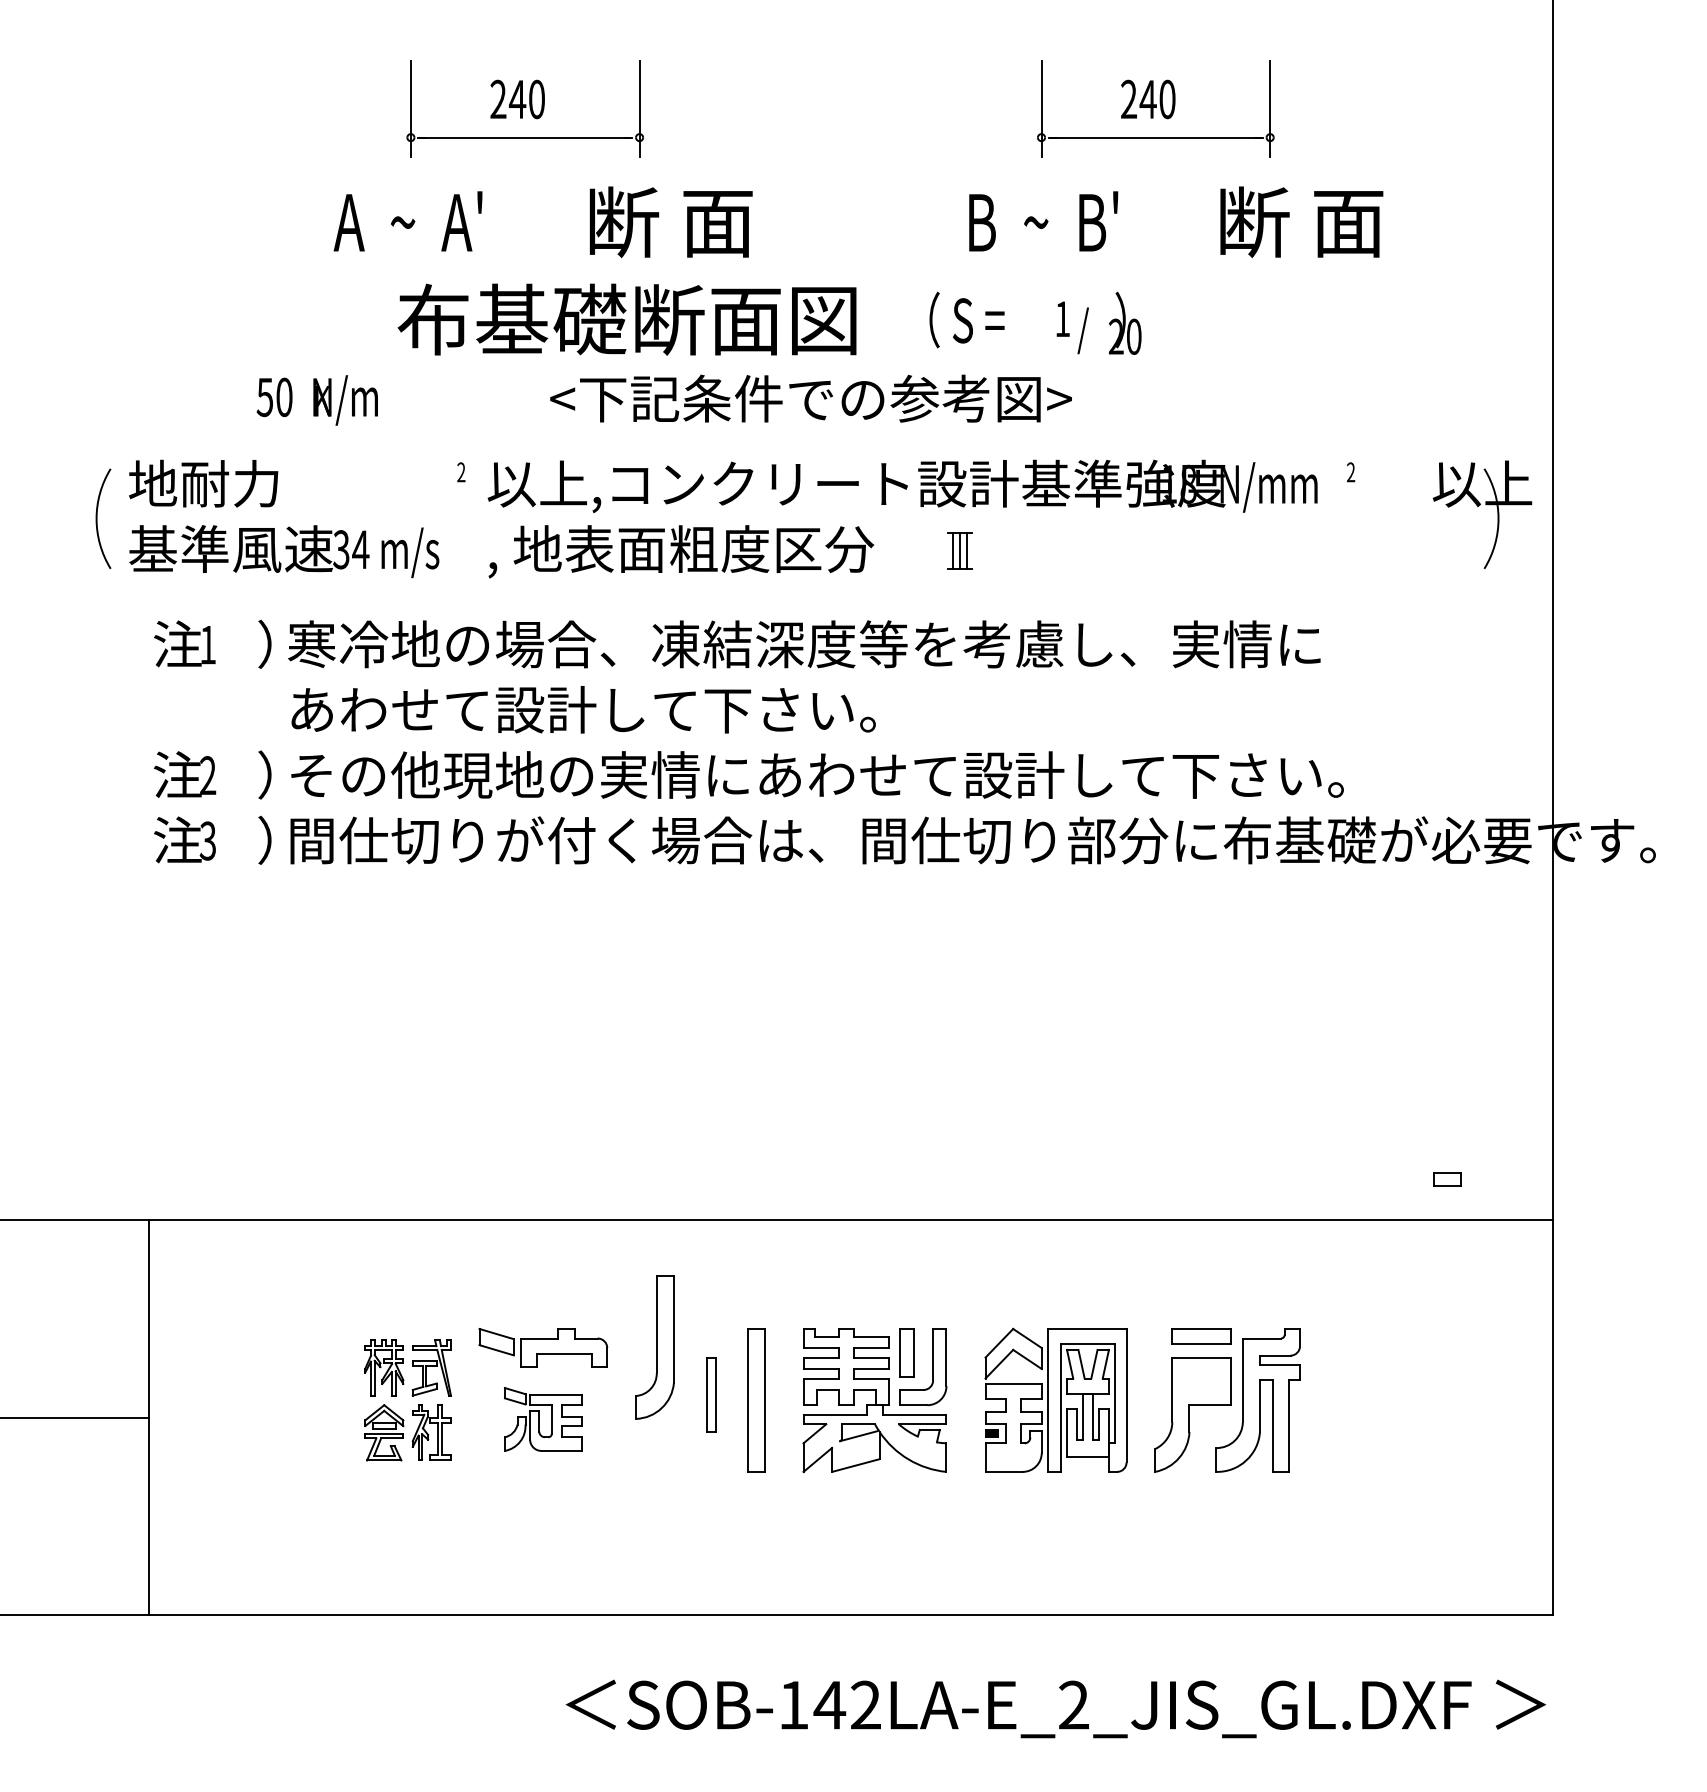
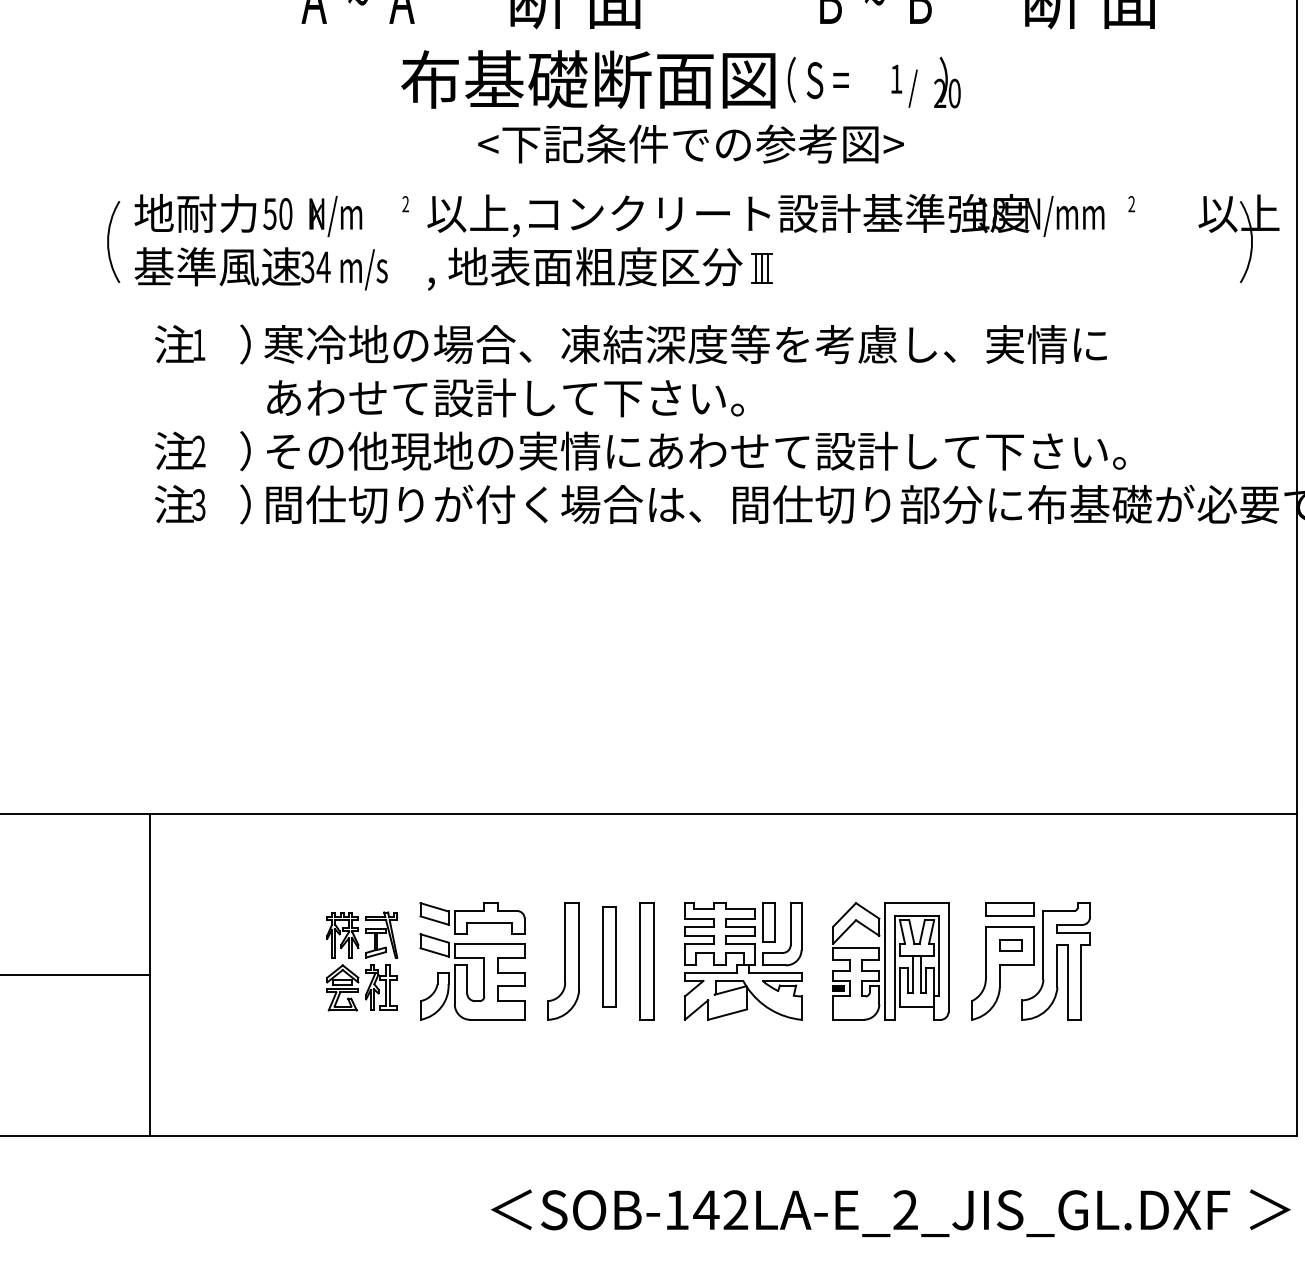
text: (626, 319) -> (587, 79), moved
text: (316, 400) -> (311, 216), moved
part: (959, 550) -> (761, 267), moved
part: (1447, 1179) -> (1010, 946), moved
part: (654, 1347) -> (563, 961), moved
part: (710, 1395) -> (609, 957), size x1.67
part: (542, 1419) -> (471, 977), size x1.67

